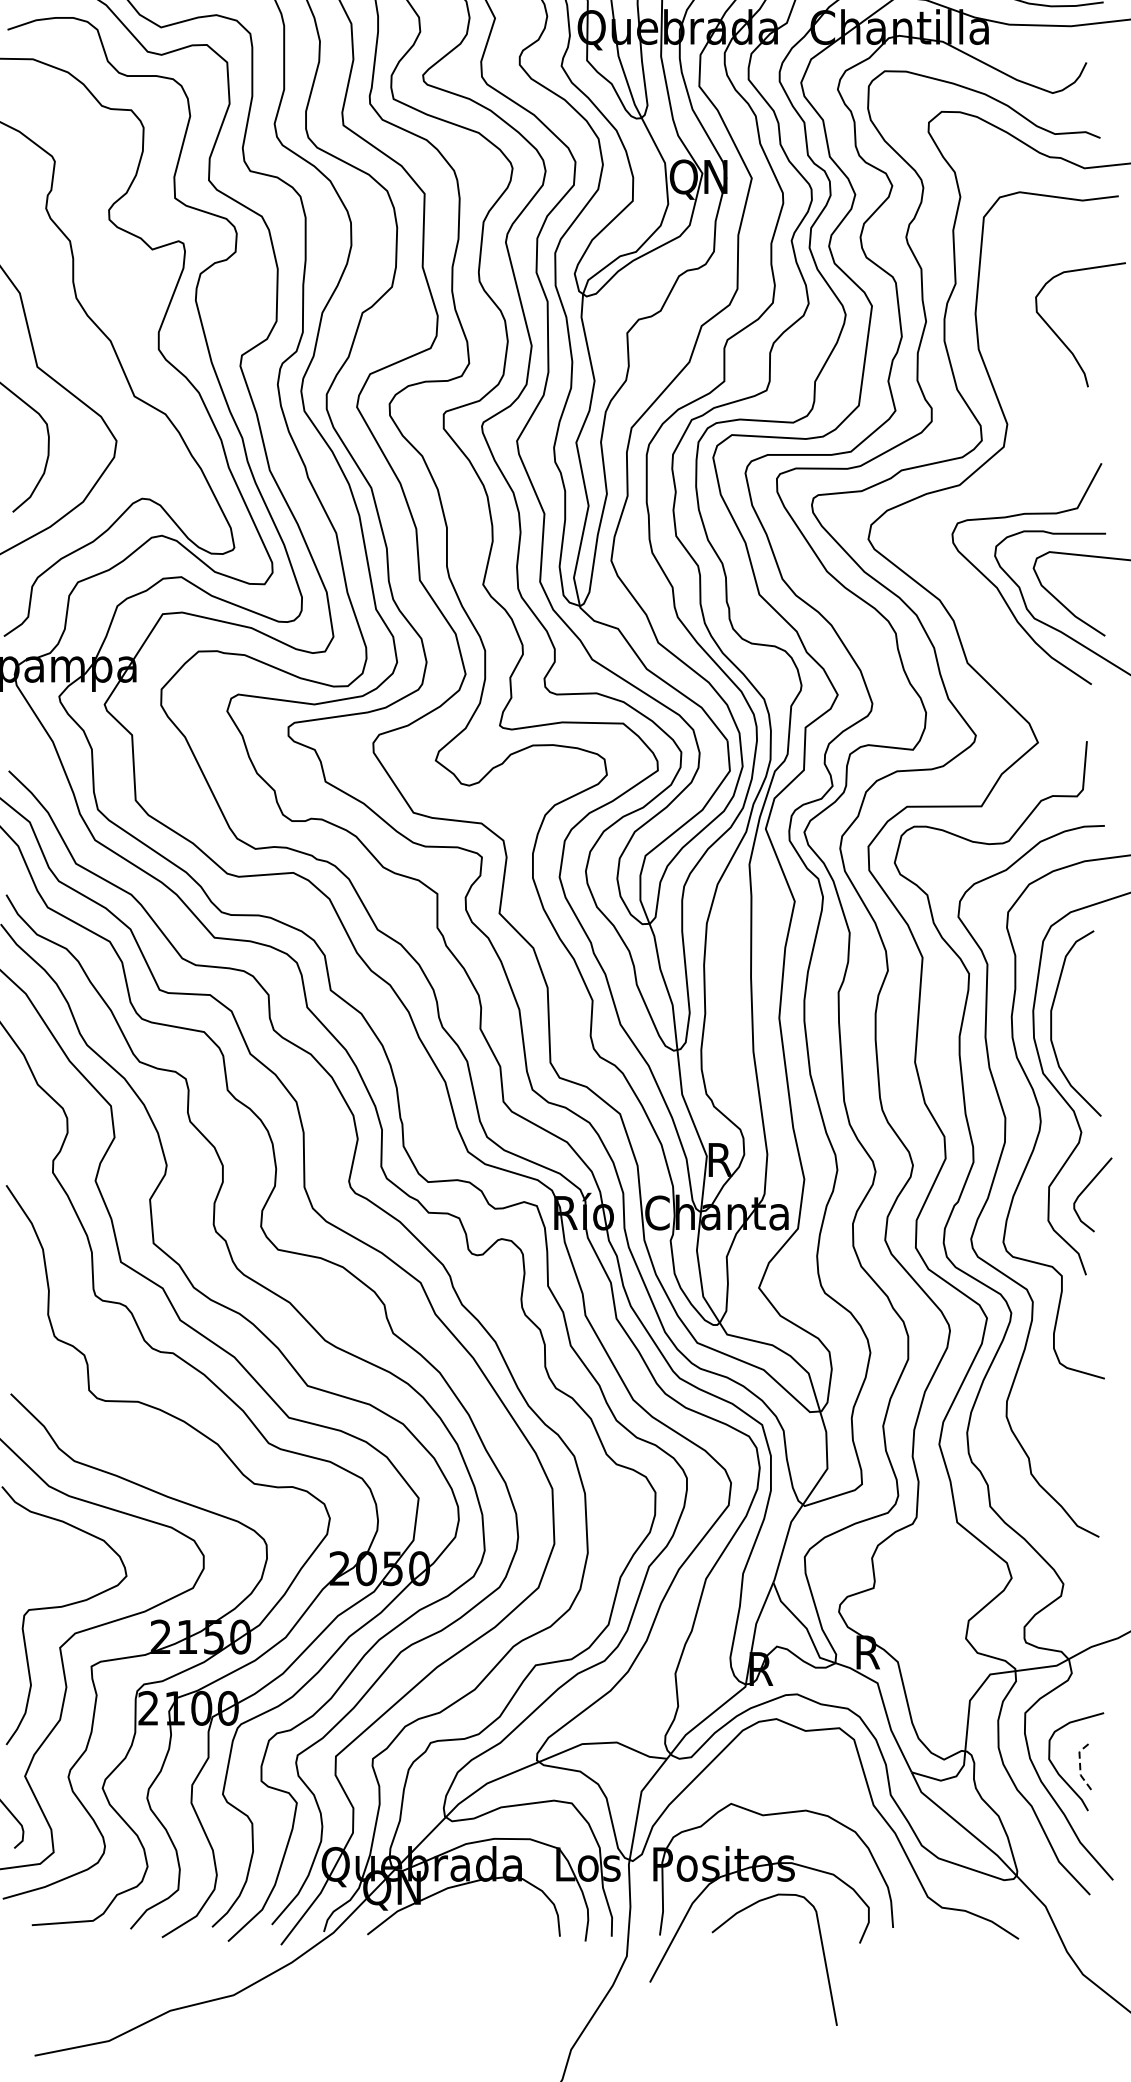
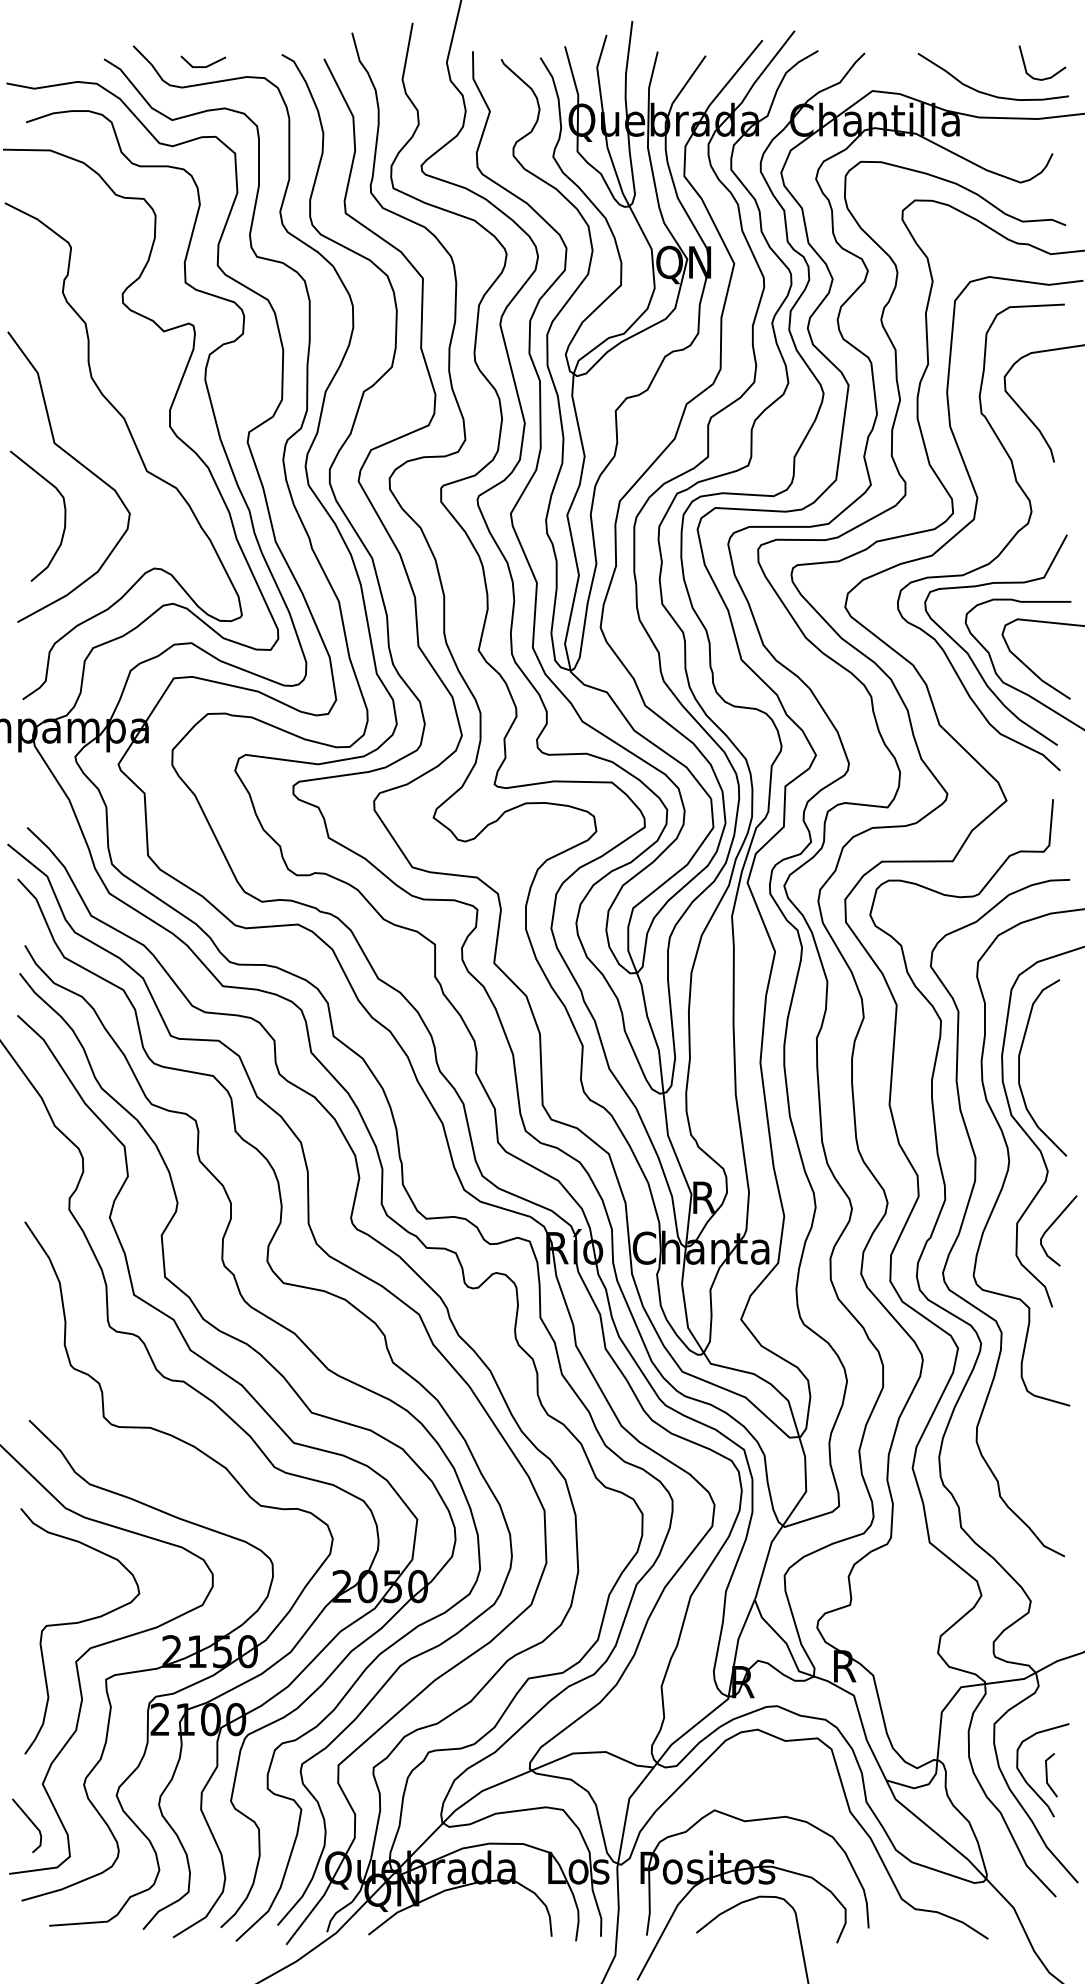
curve: (1030, 481) -> (999, 552), added
line: (1079, 1767) -> (1046, 1775), dashed -> solid

